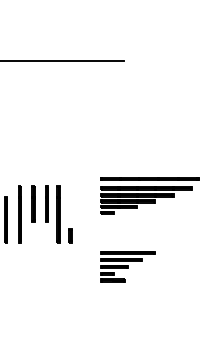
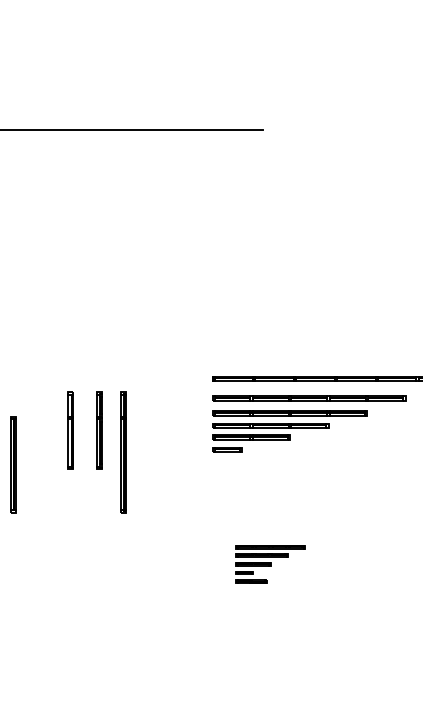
line: (19, 214) -> (41, 453), removed
part: (70, 235) -> (149, 497), removed
part: (127, 266) -> (269, 563), size x0.6

